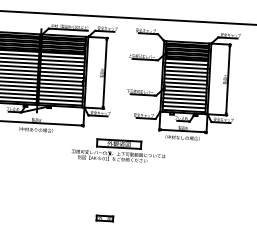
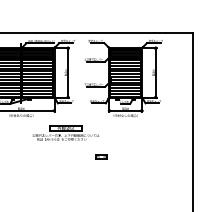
part: (118, 149) -> (65, 132), moved
part: (104, 217) -> (101, 156), moved

